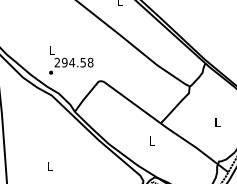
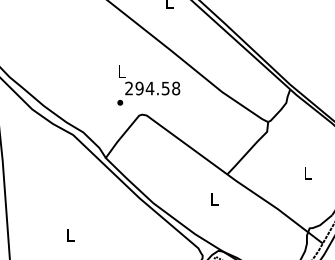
text: (71, 60) -> (149, 85), moved

